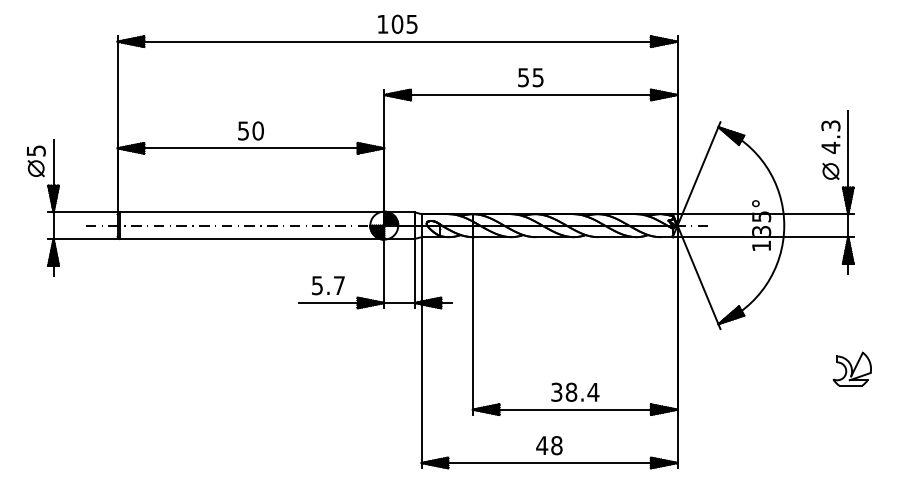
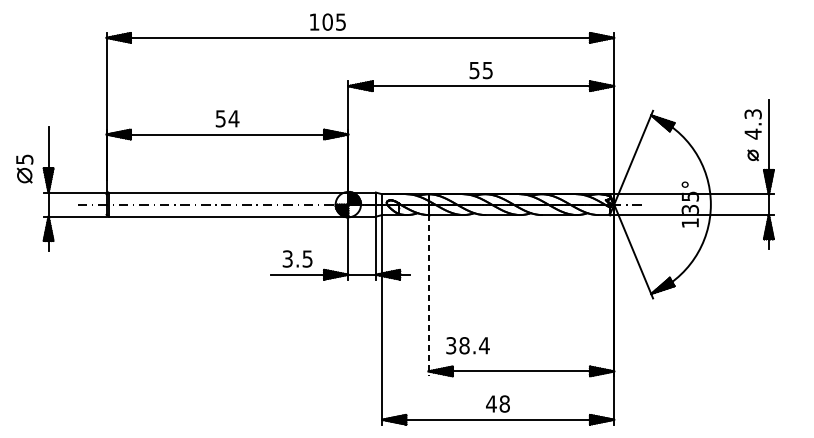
text: (397, 23) -> (327, 21), moved
text: (258, 130) -> (234, 118), 50 -> 54
part: (36, 161) -> (24, 169), moved
part: (830, 170) -> (752, 154), size x0.7
text: (328, 285) -> (297, 258), 5.7 -> 3.5
line: (472, 326) -> (428, 296), solid -> dashed
part: (851, 368) -> (771, 334), removed
text: (575, 391) -> (468, 344), moved

